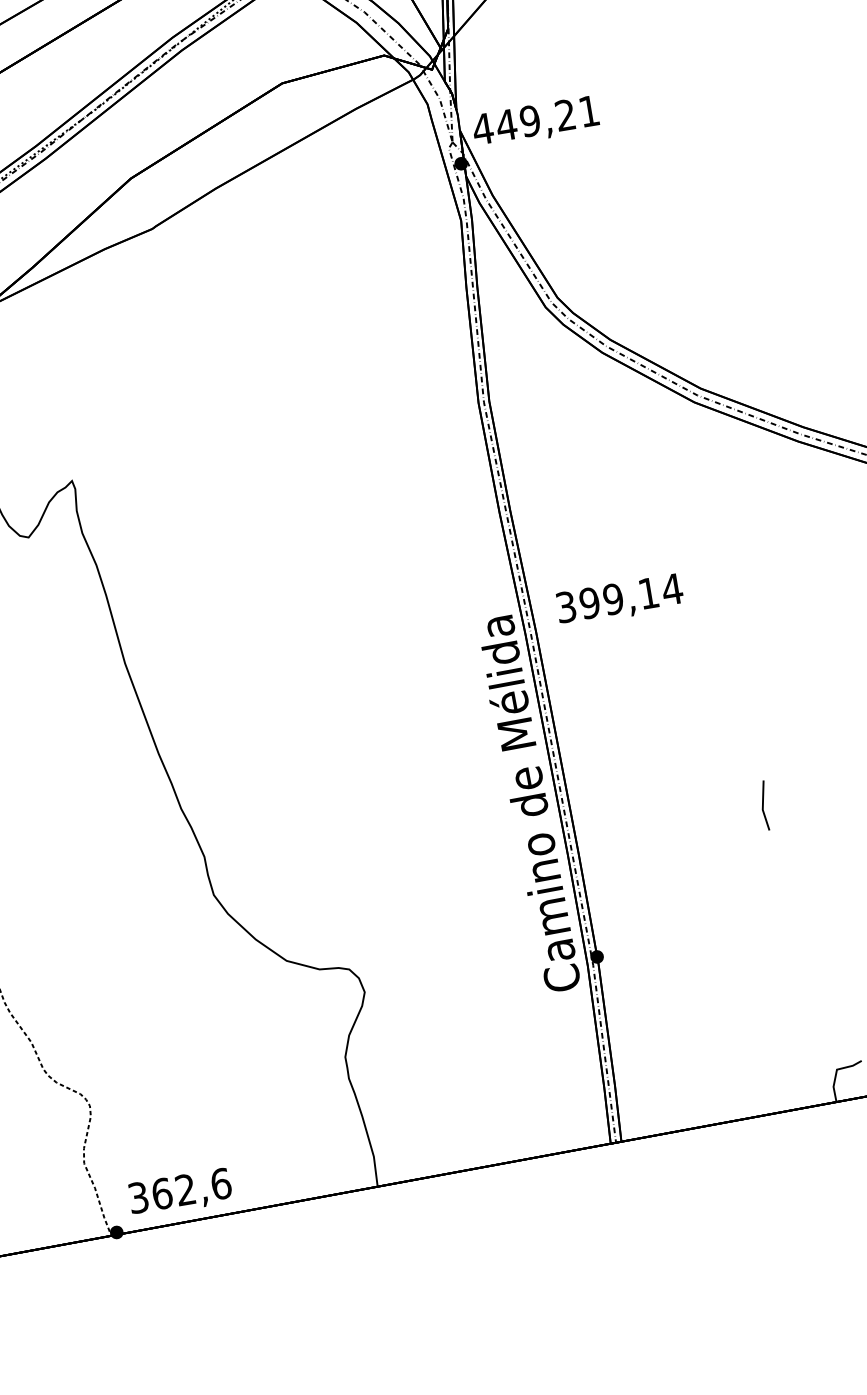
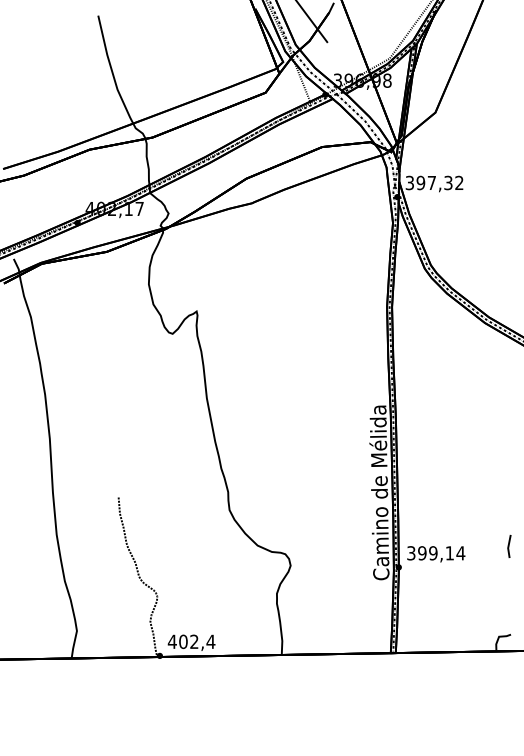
text: (535, 119) -> (434, 182), 449,21 -> 397,32
text: (620, 600) -> (436, 554), moved
line: (764, 803) -> (509, 545), moved
text: (179, 1190) -> (191, 641), 362,6 -> 402,4

